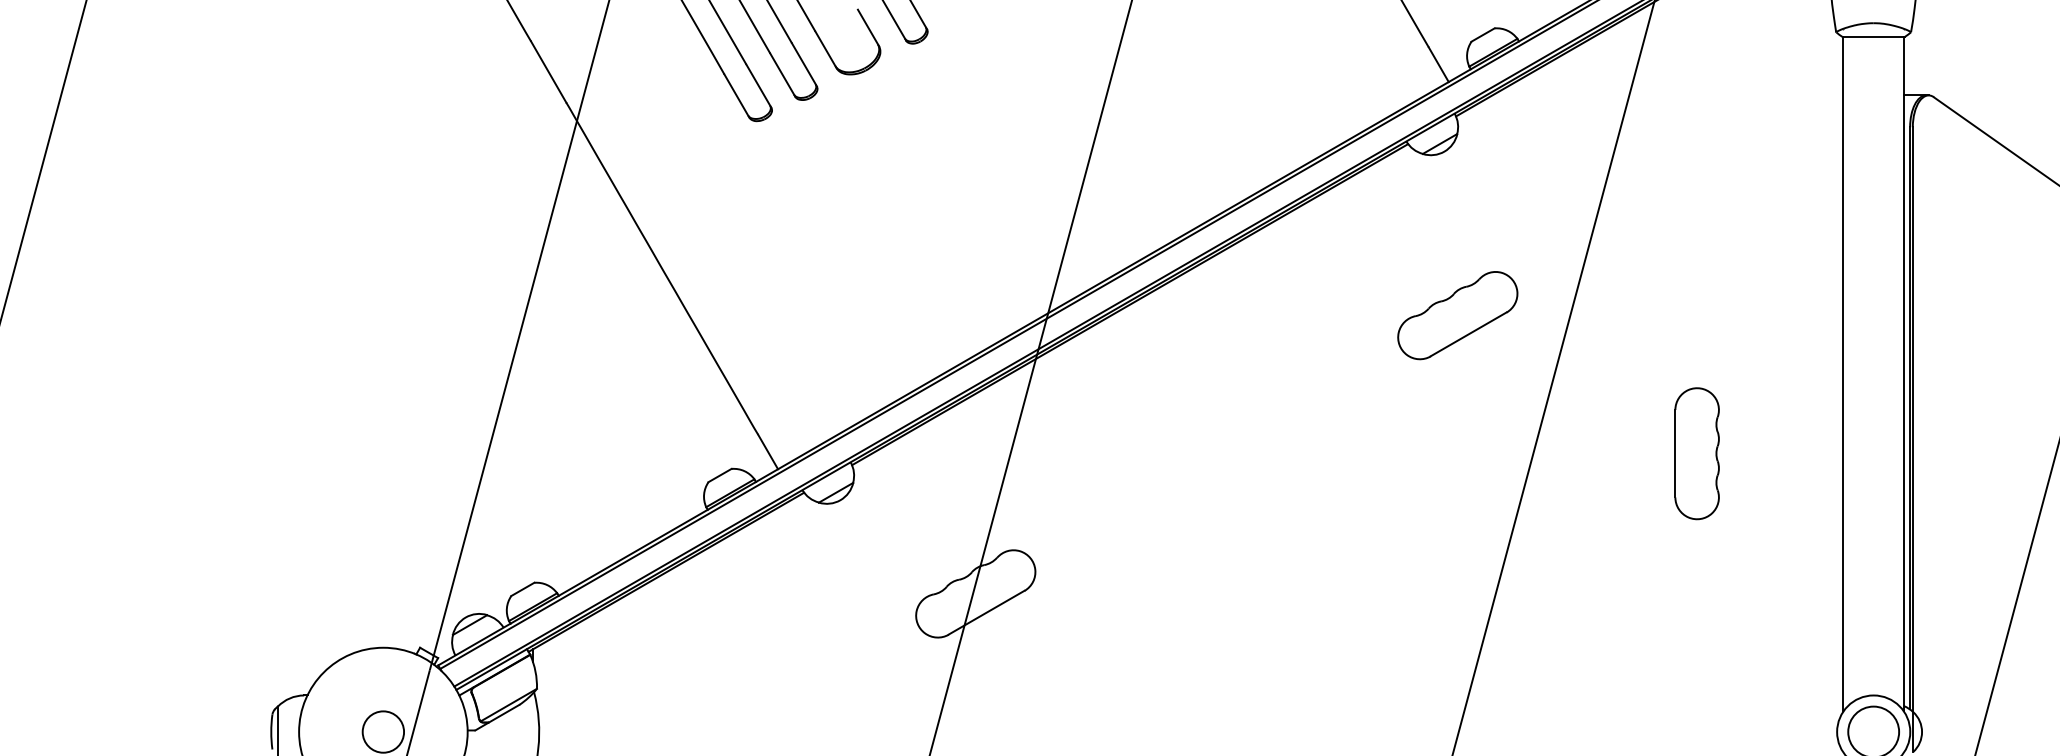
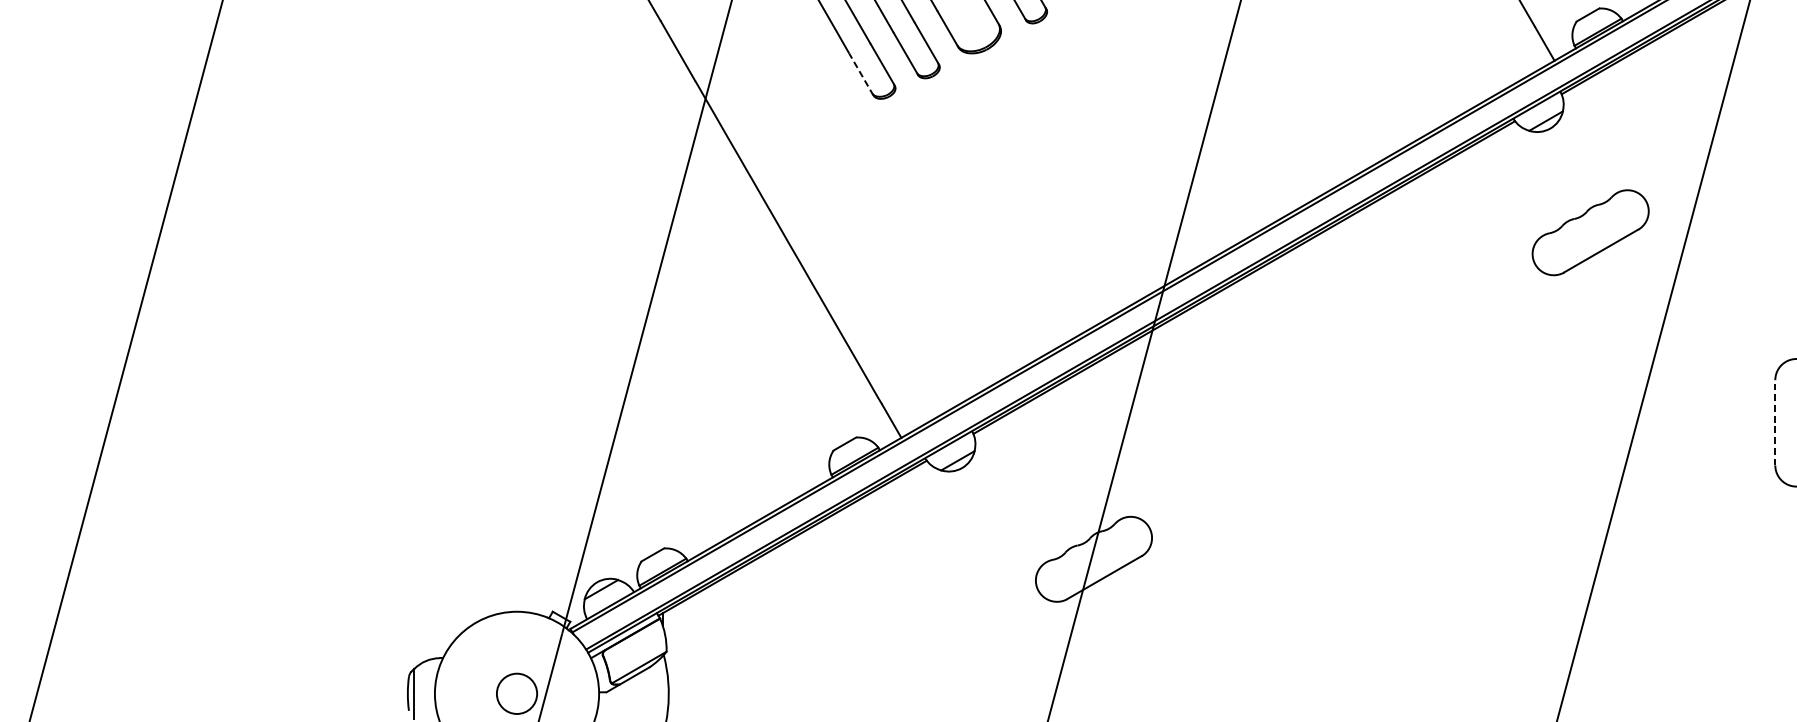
line: (737, 96) -> (861, 74), solid -> dashed
part: (1457, 315) -> (1590, 232), moved
line: (1675, 453) -> (1775, 422), solid -> dashed

